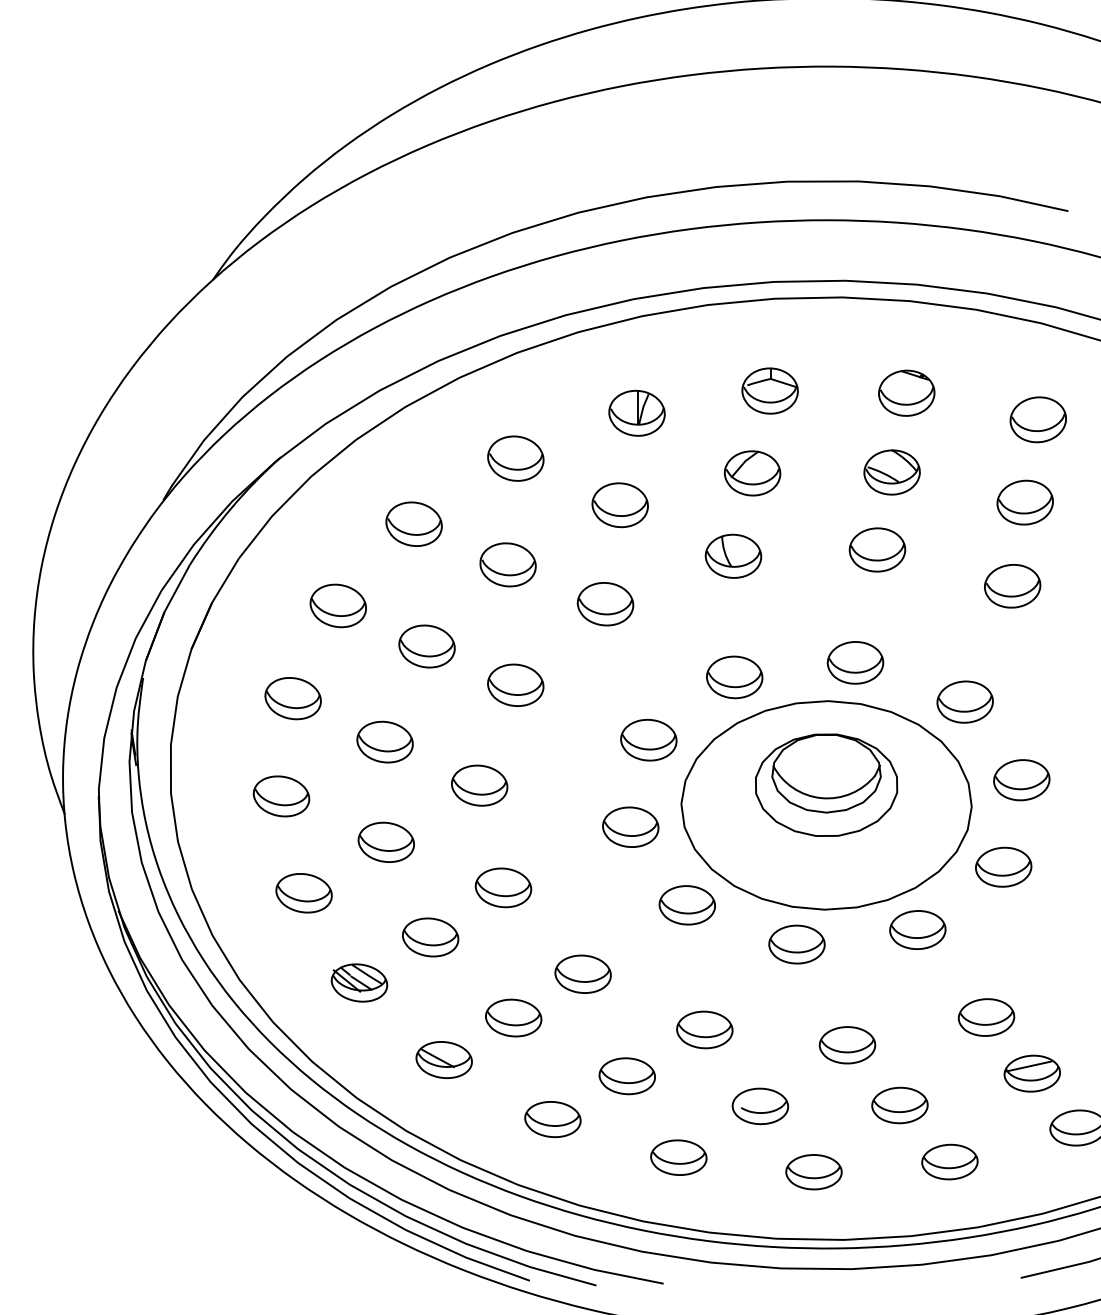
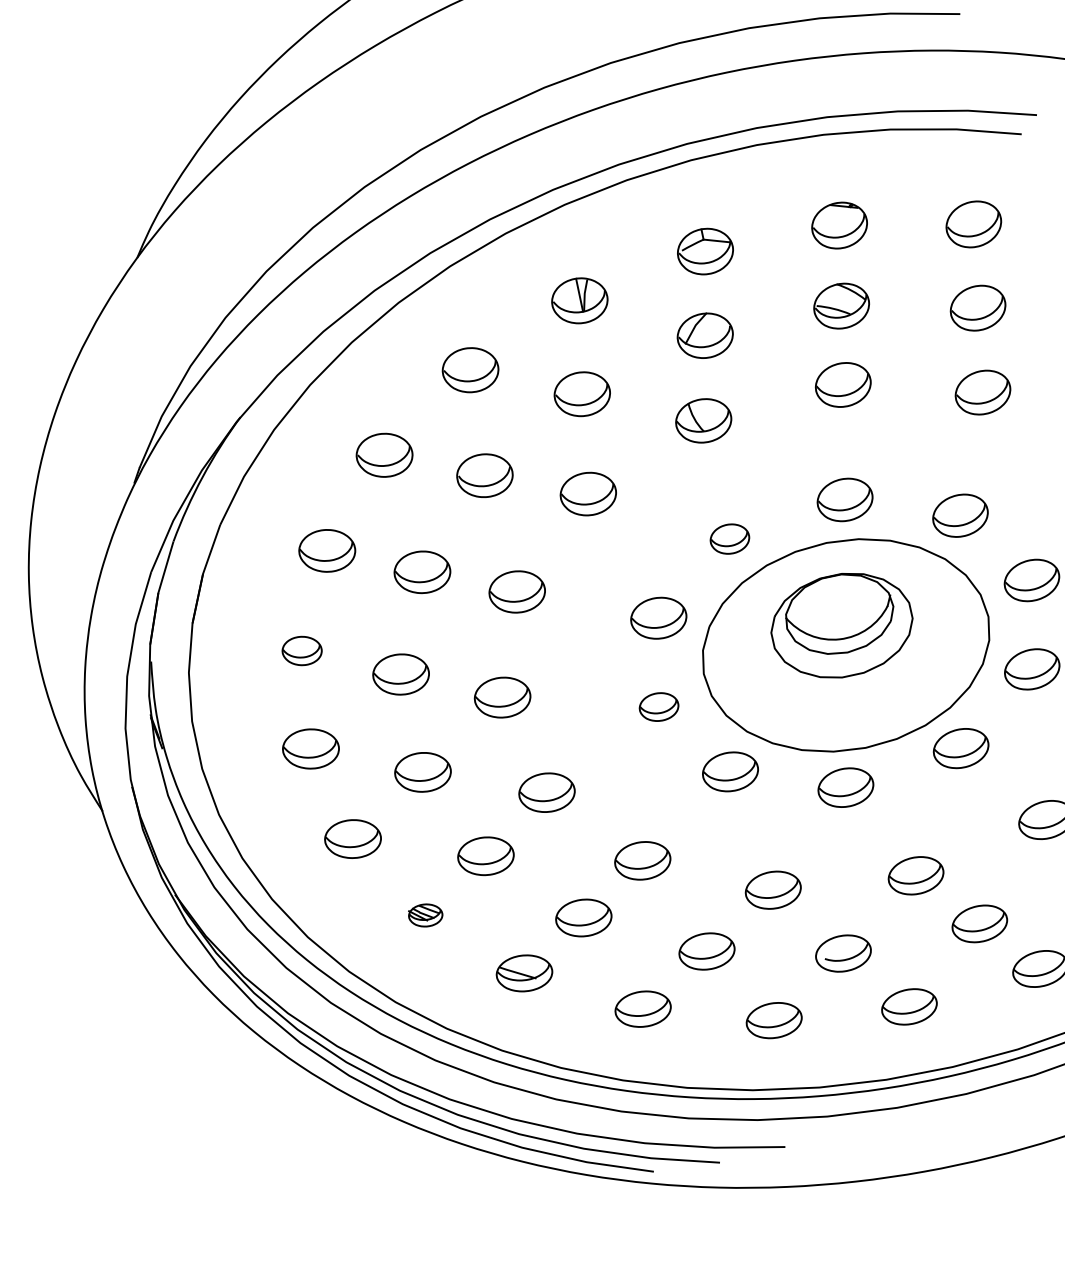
part: (734, 677) -> (729, 539), size x0.7
part: (292, 698) -> (301, 650), size x0.7
part: (630, 826) -> (658, 706), size x0.7
part: (359, 982) -> (425, 915), size x0.6

